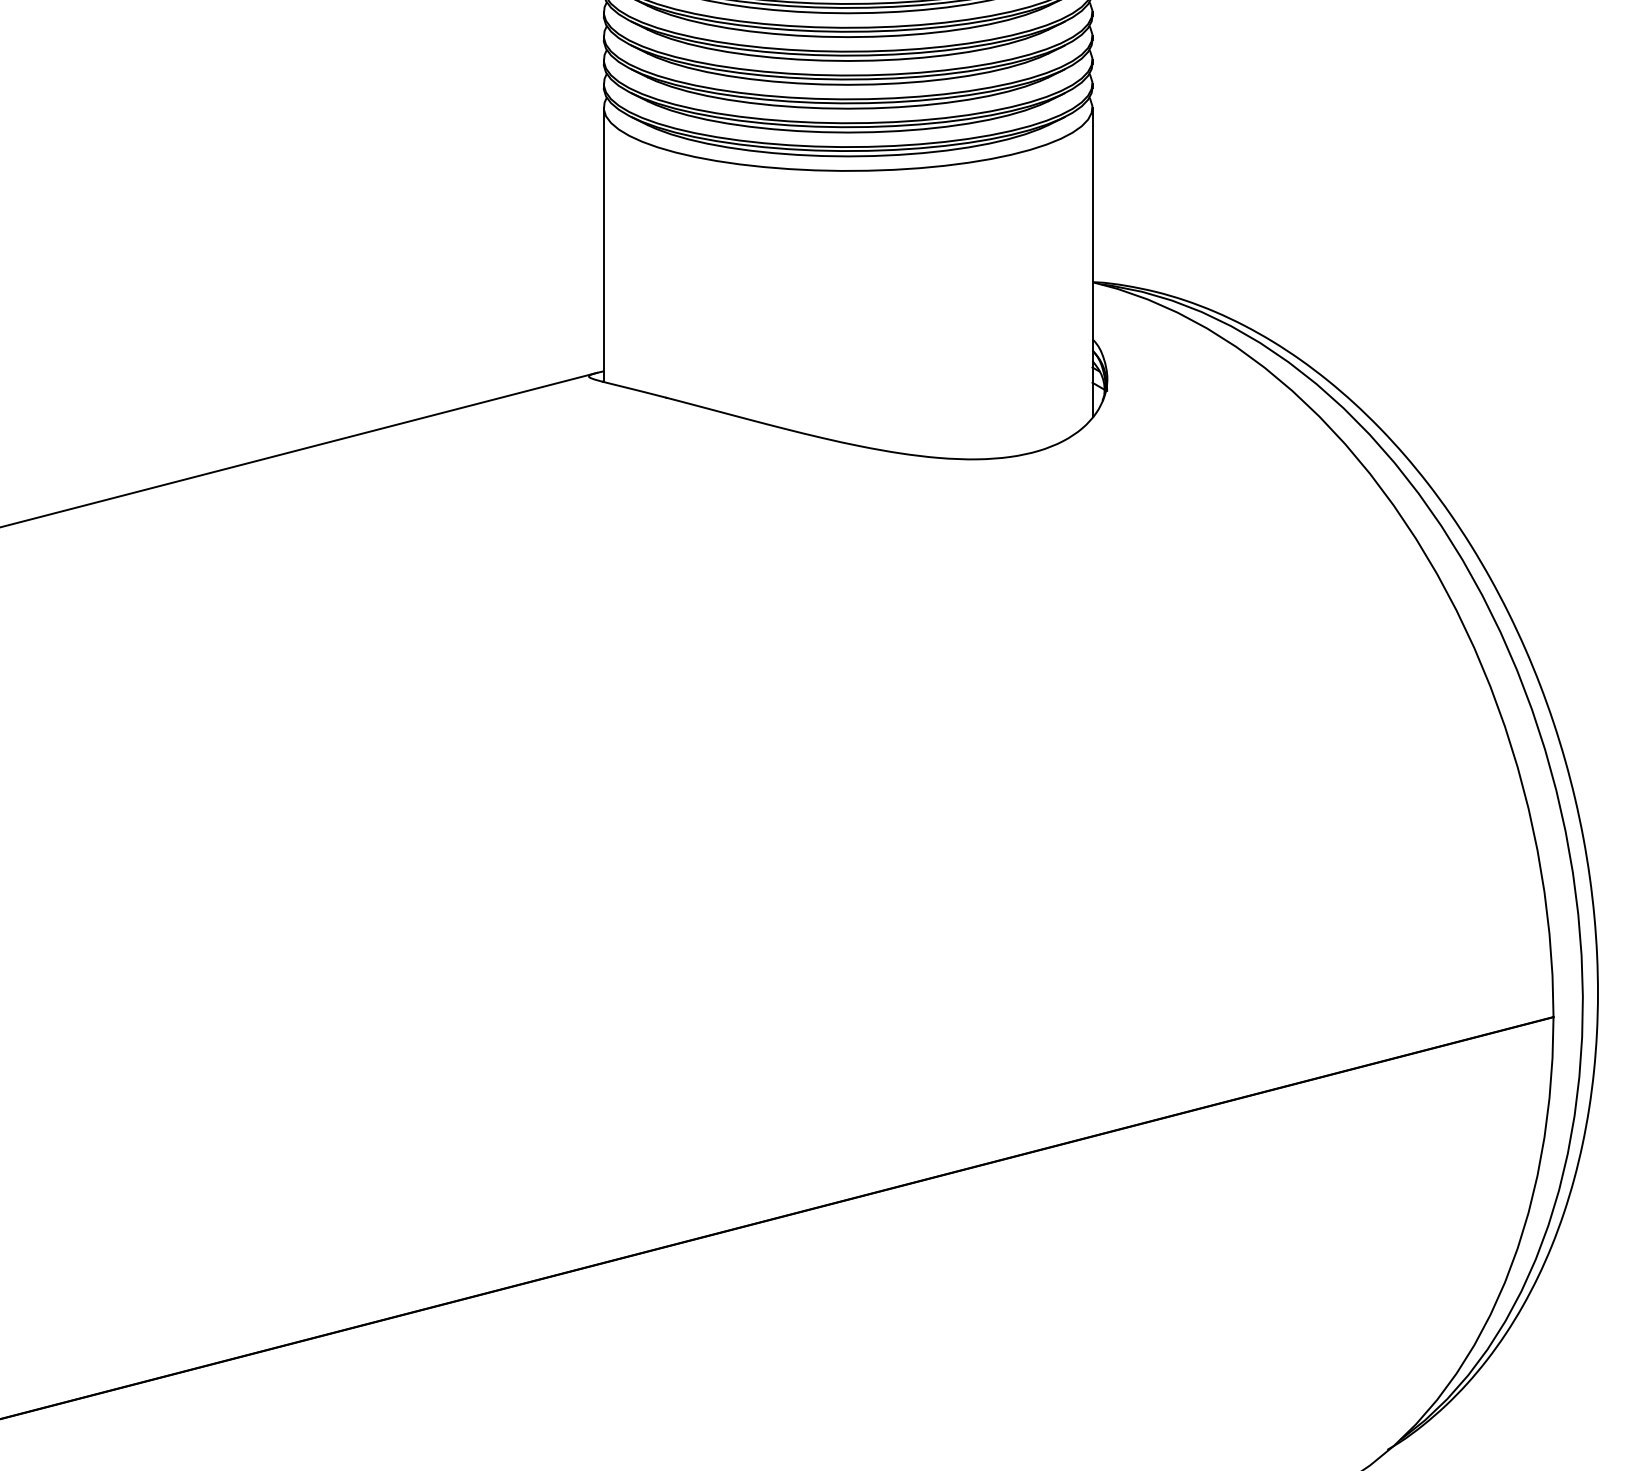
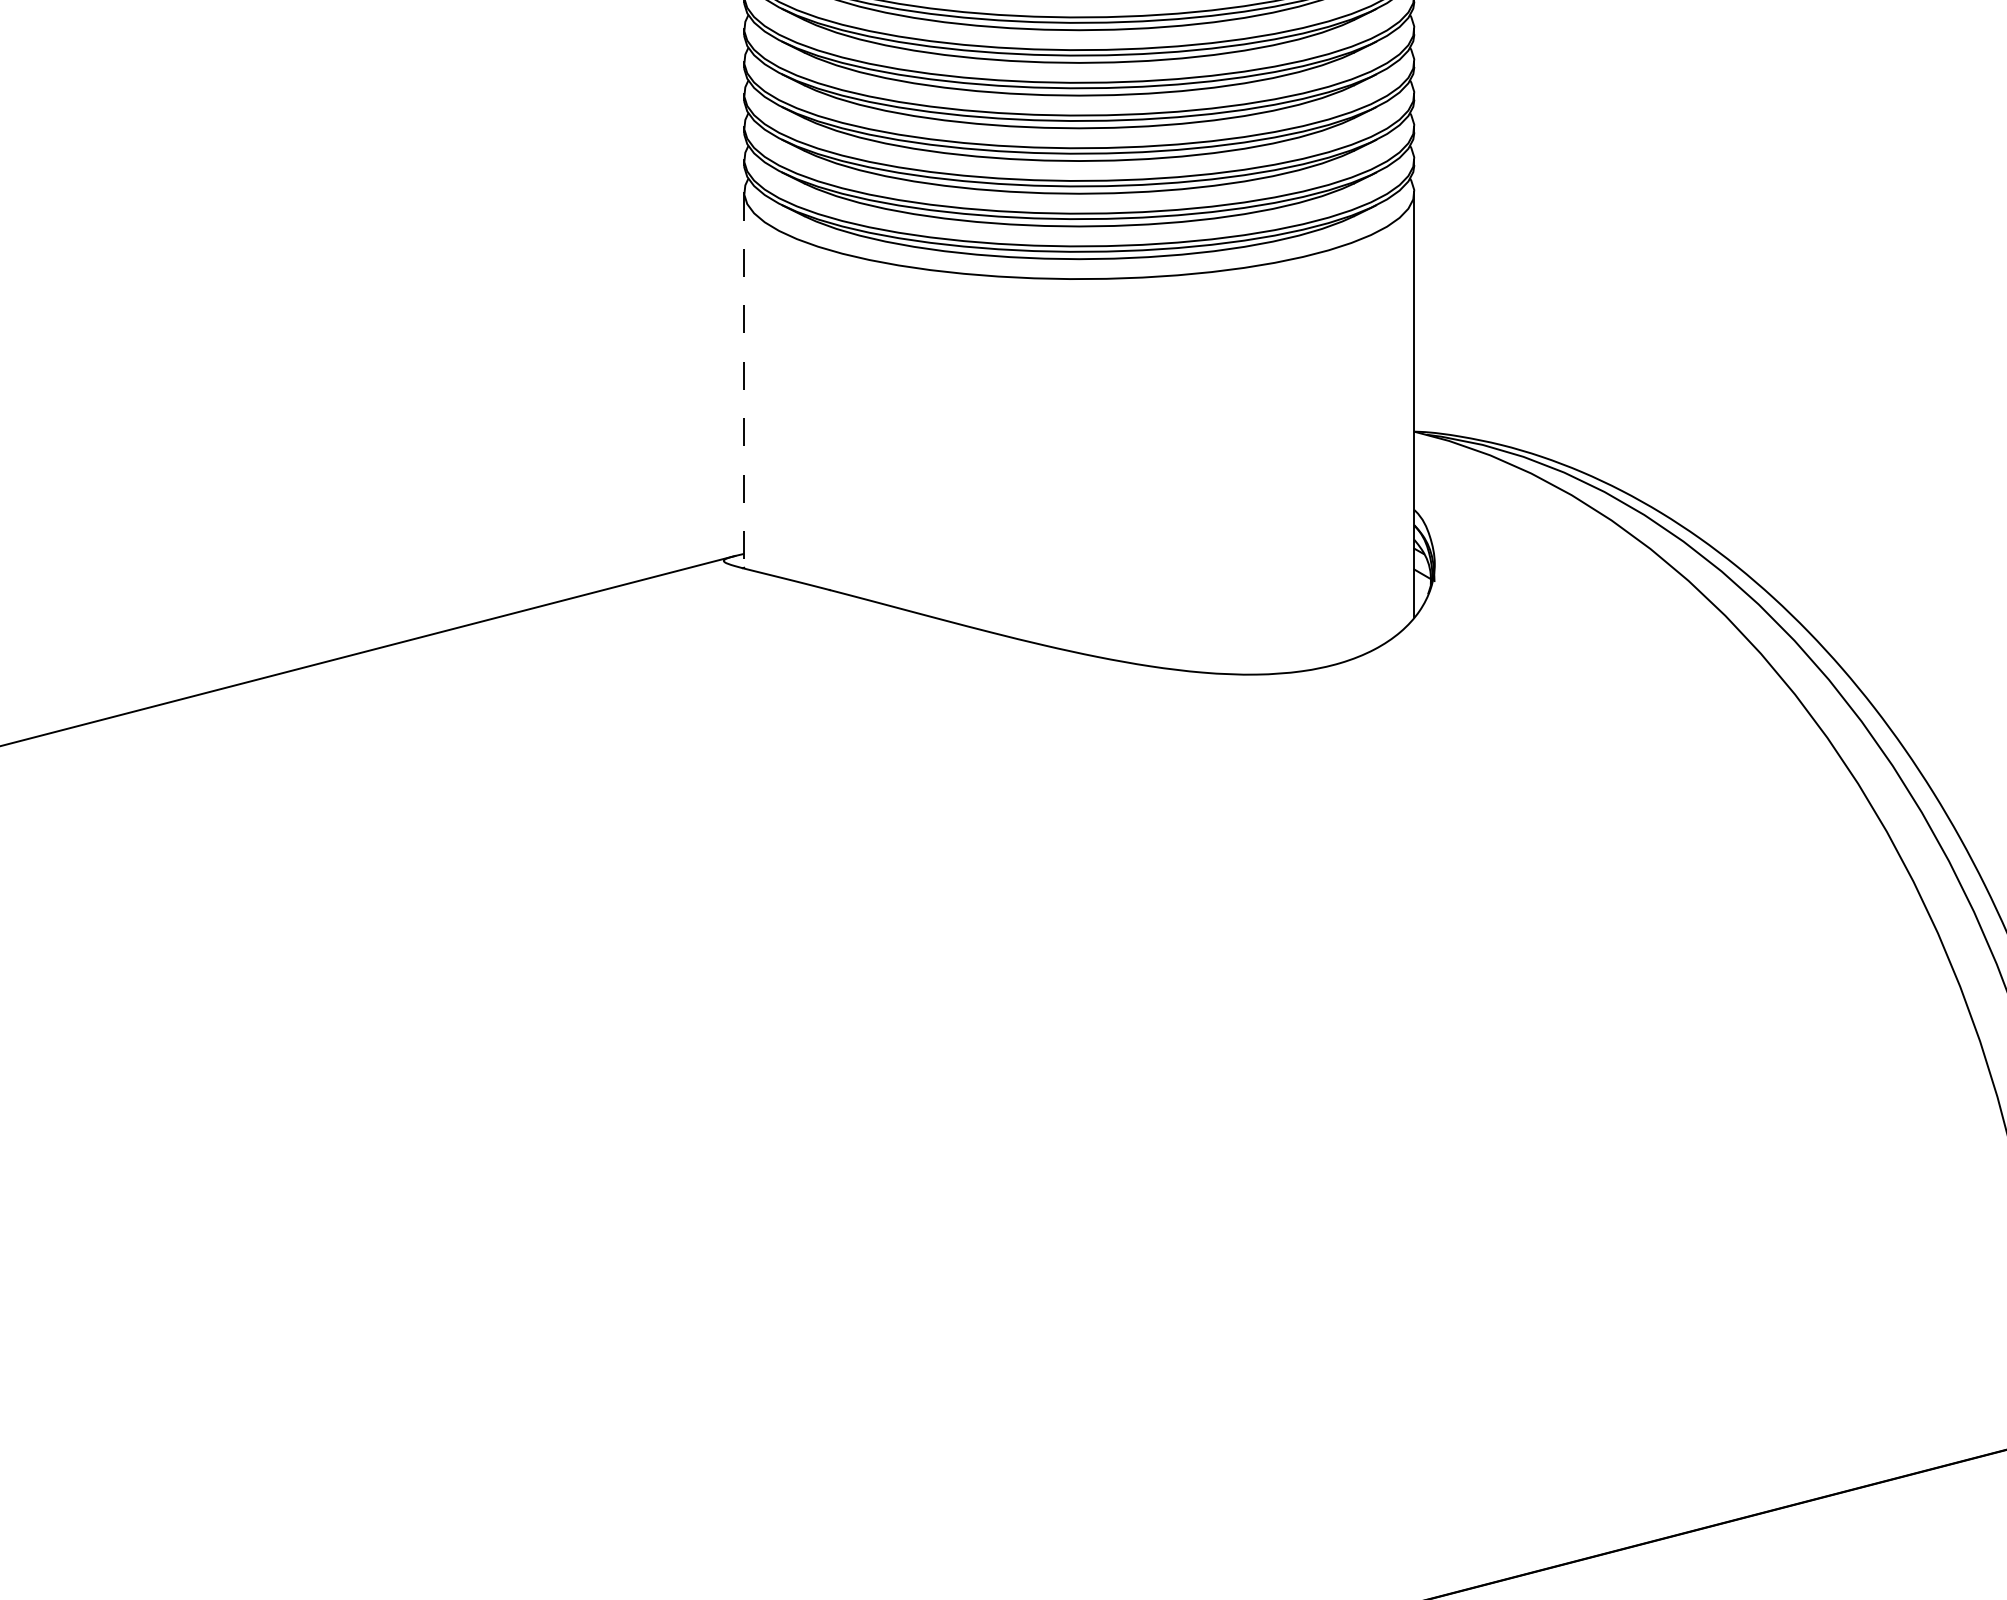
line: (603, 245) -> (743, 381), solid -> dashed

